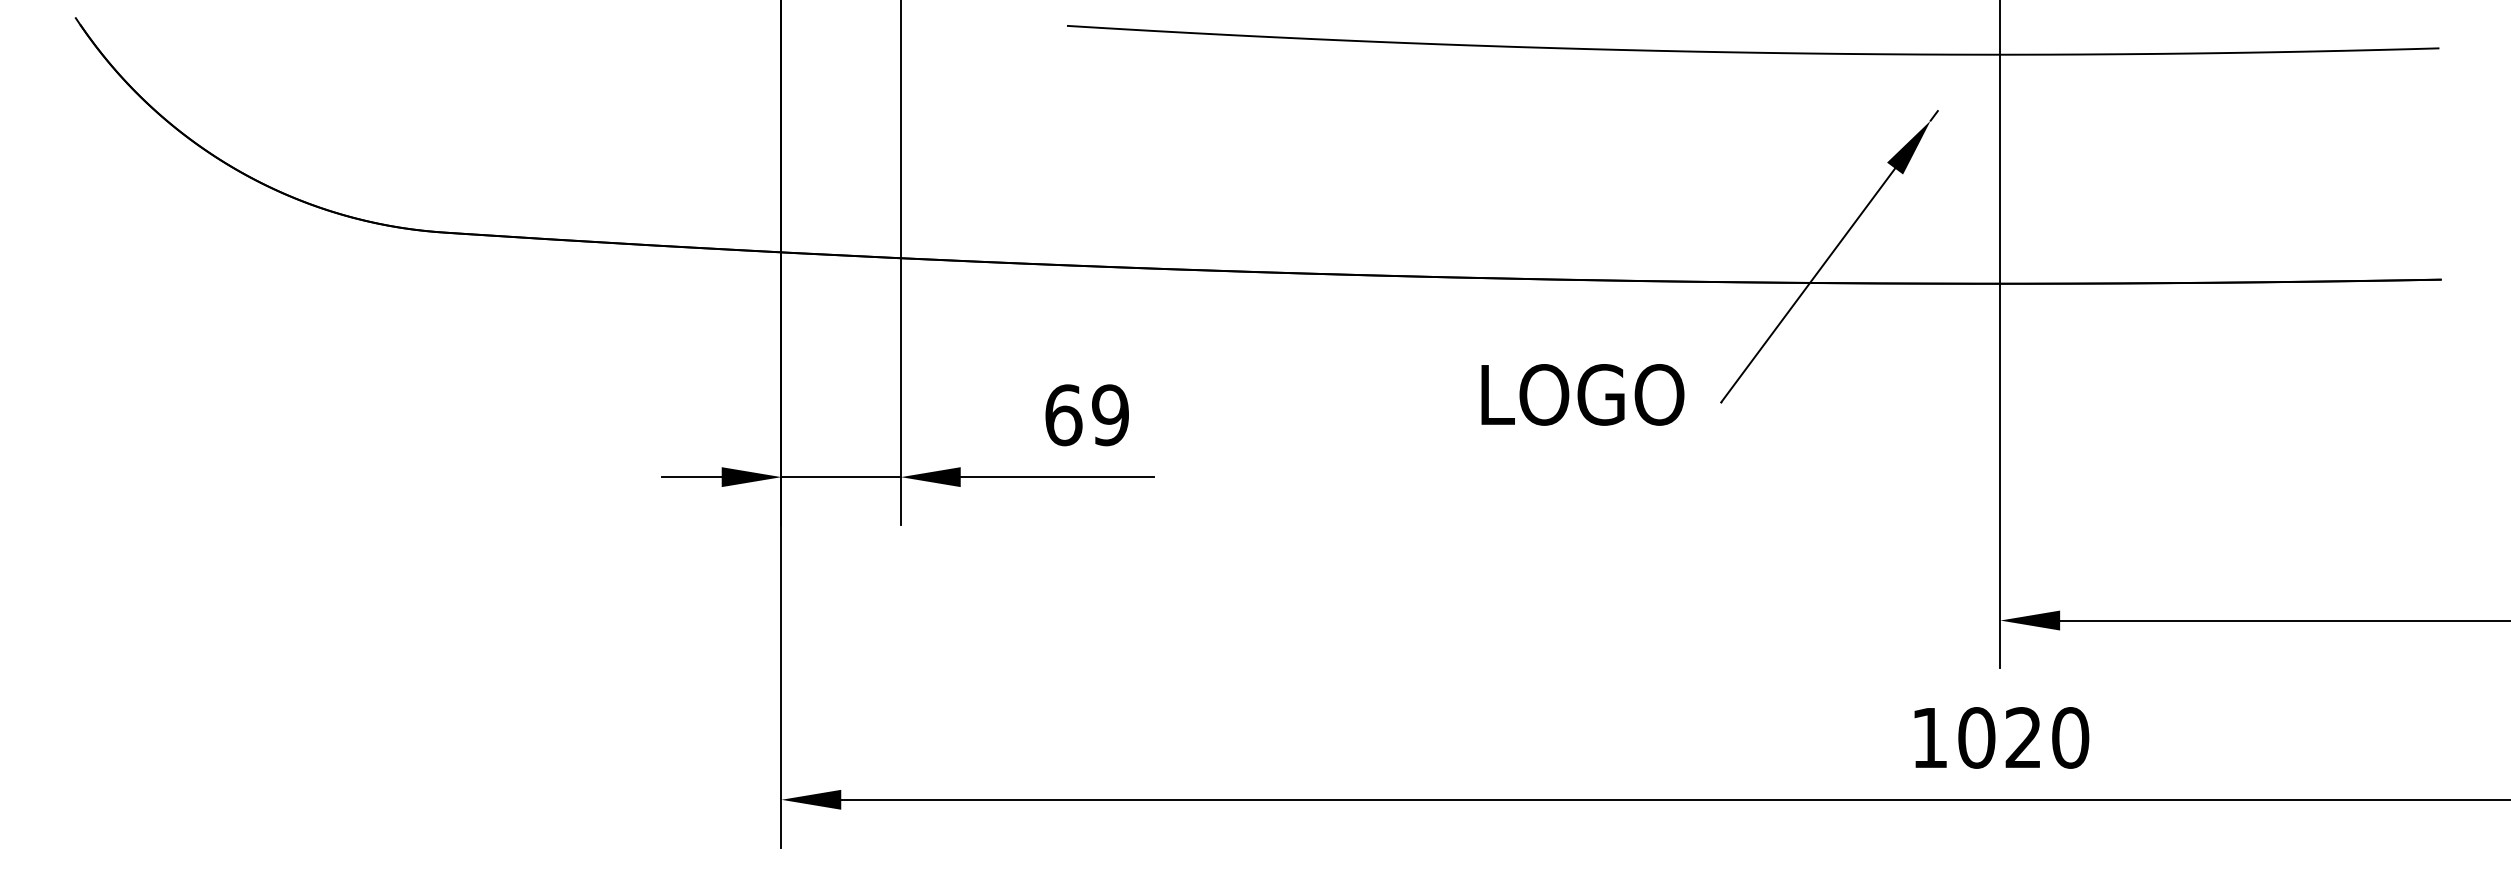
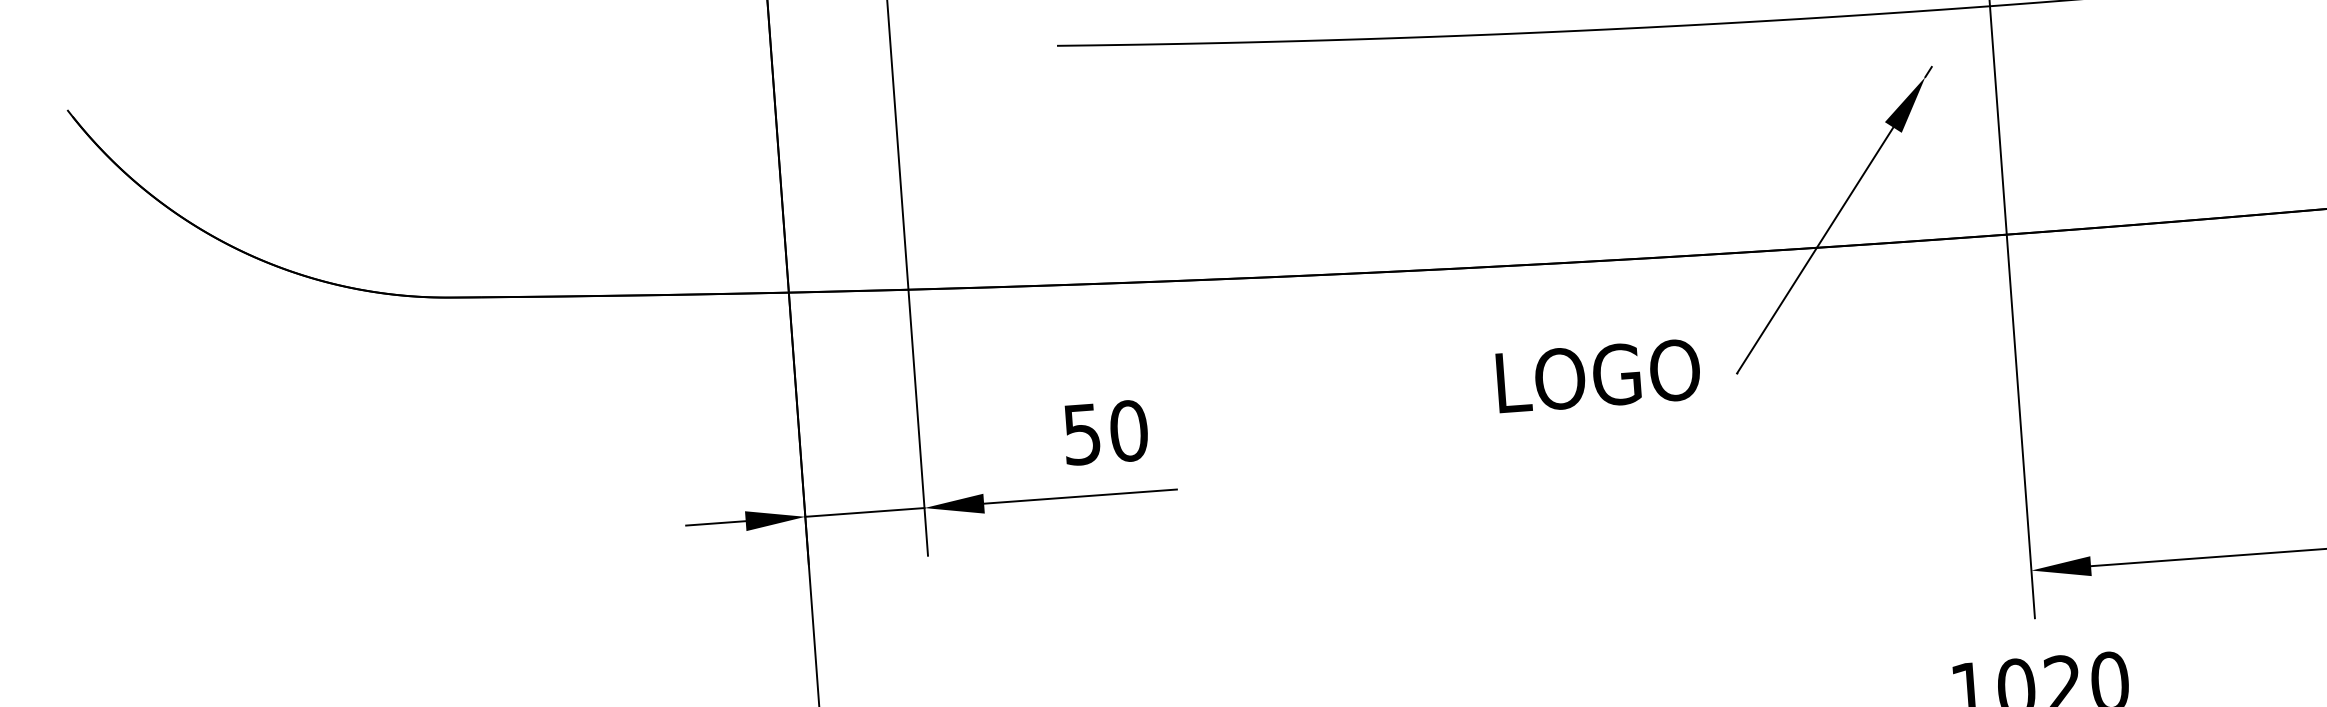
text: (1087, 415) -> (1106, 432), 69 -> 50

